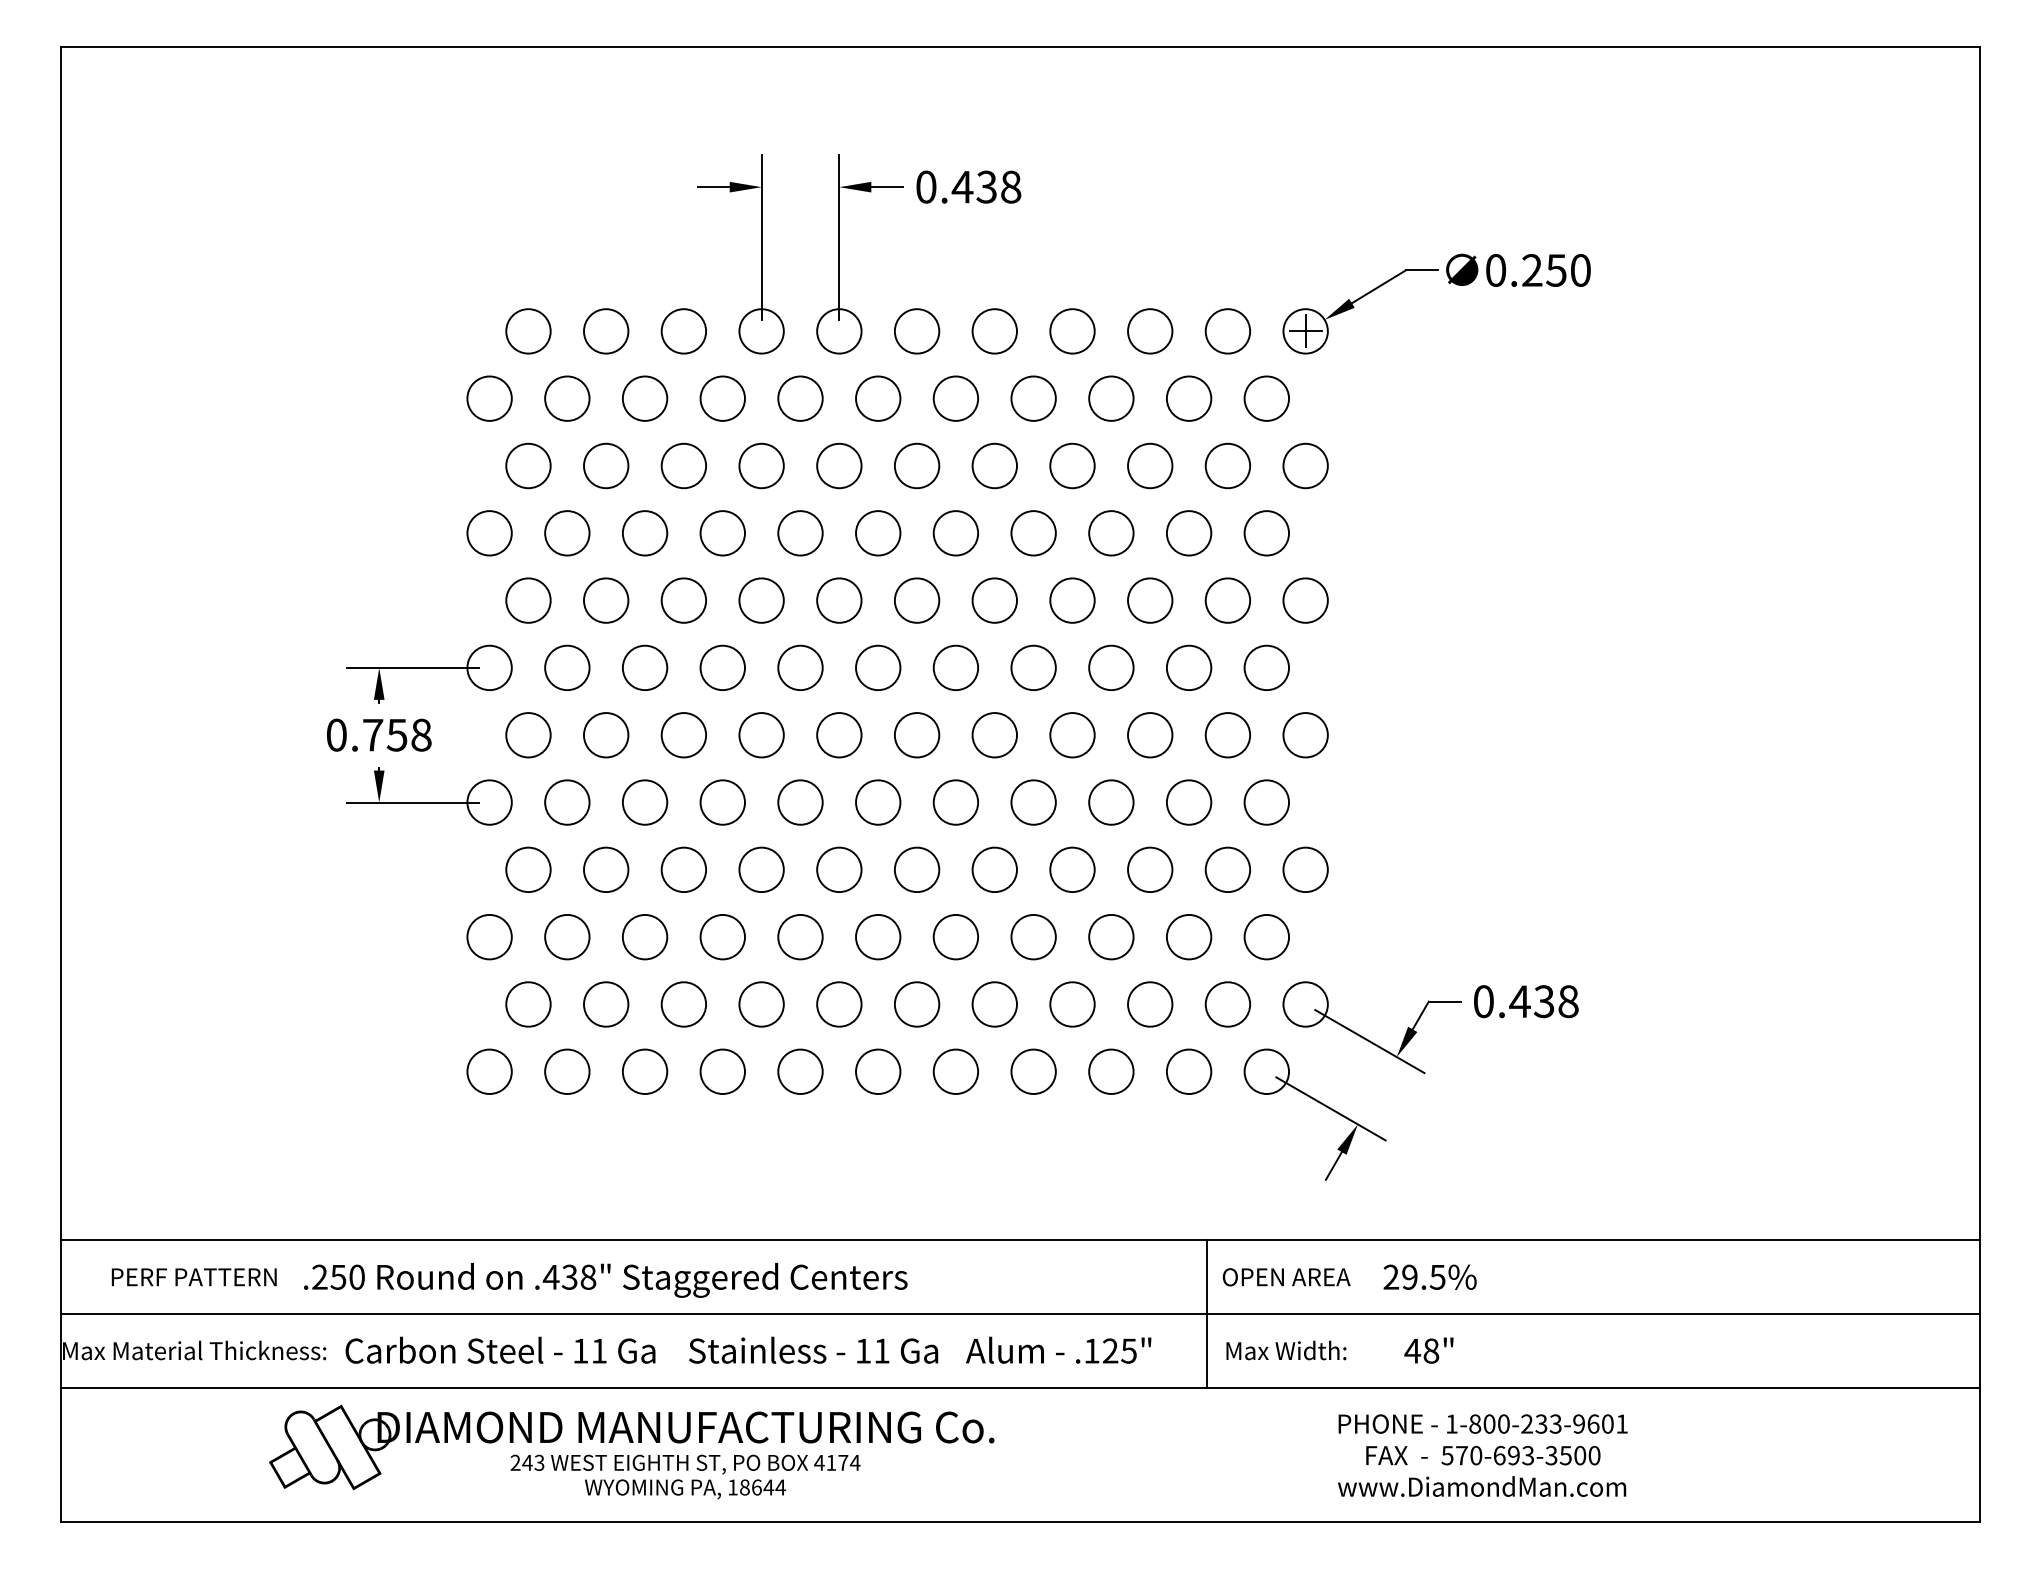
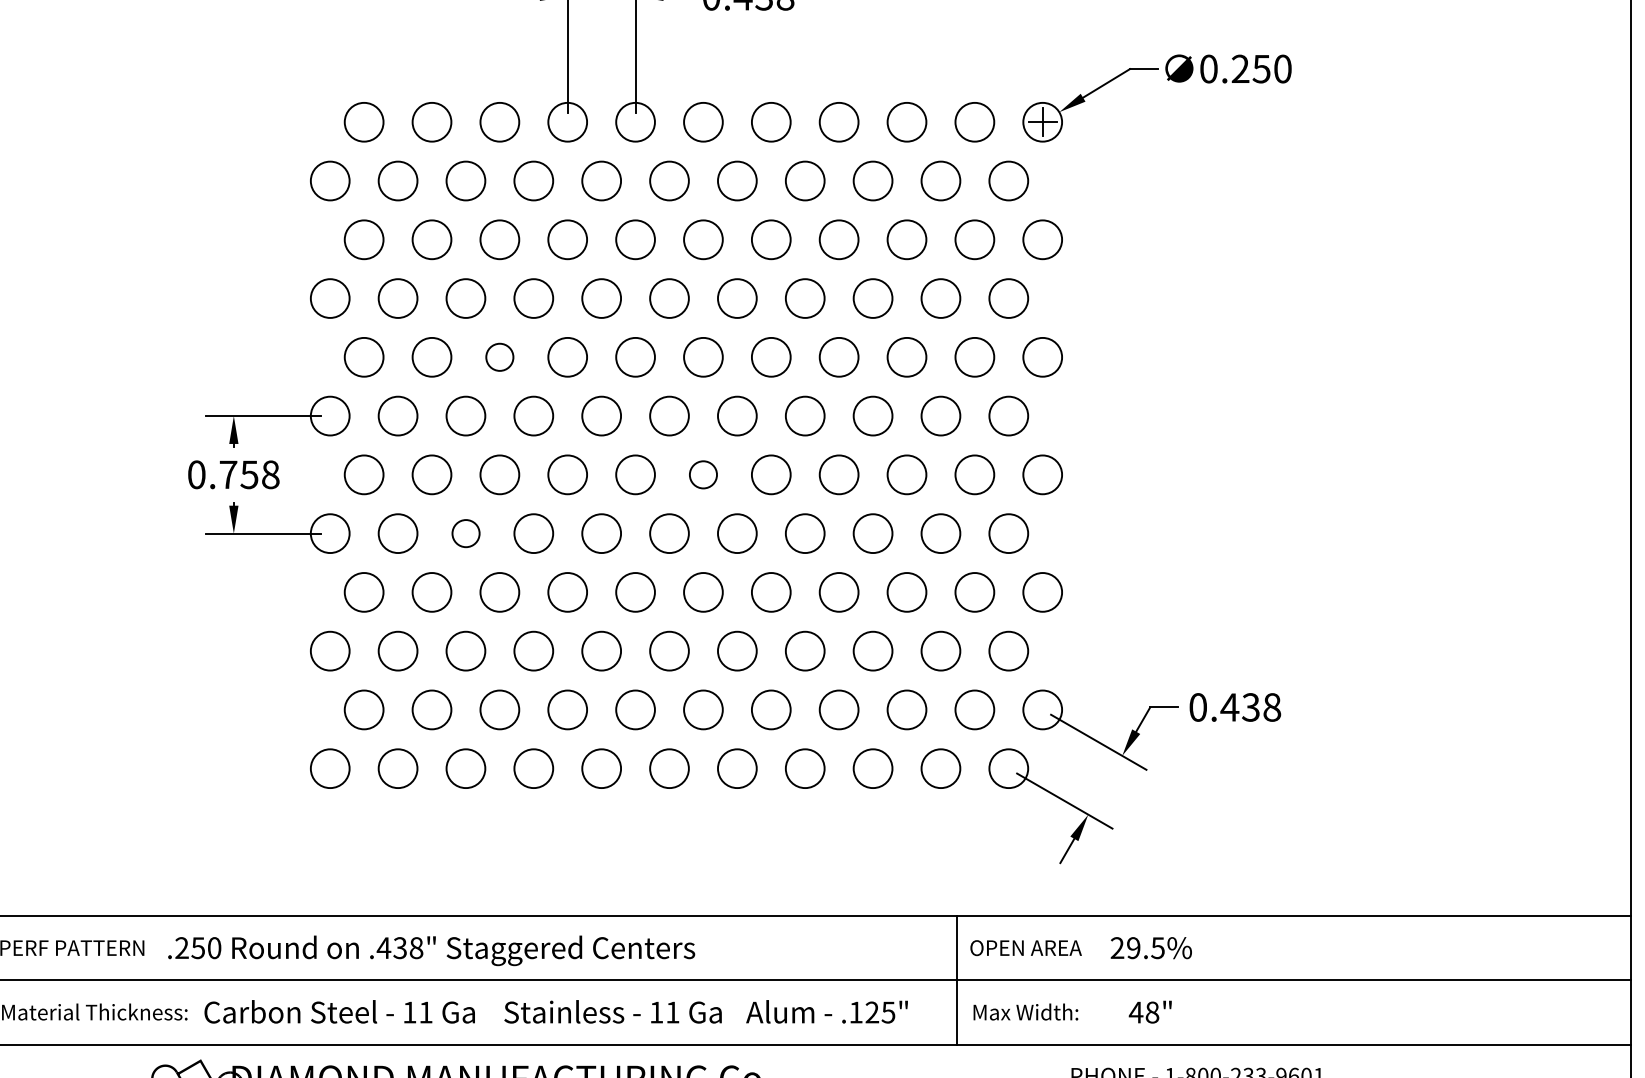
circle: (683, 600) -> (499, 357), size x0.7
circle: (916, 735) -> (702, 475), size x0.7
circle: (645, 802) -> (466, 533), size x0.7

